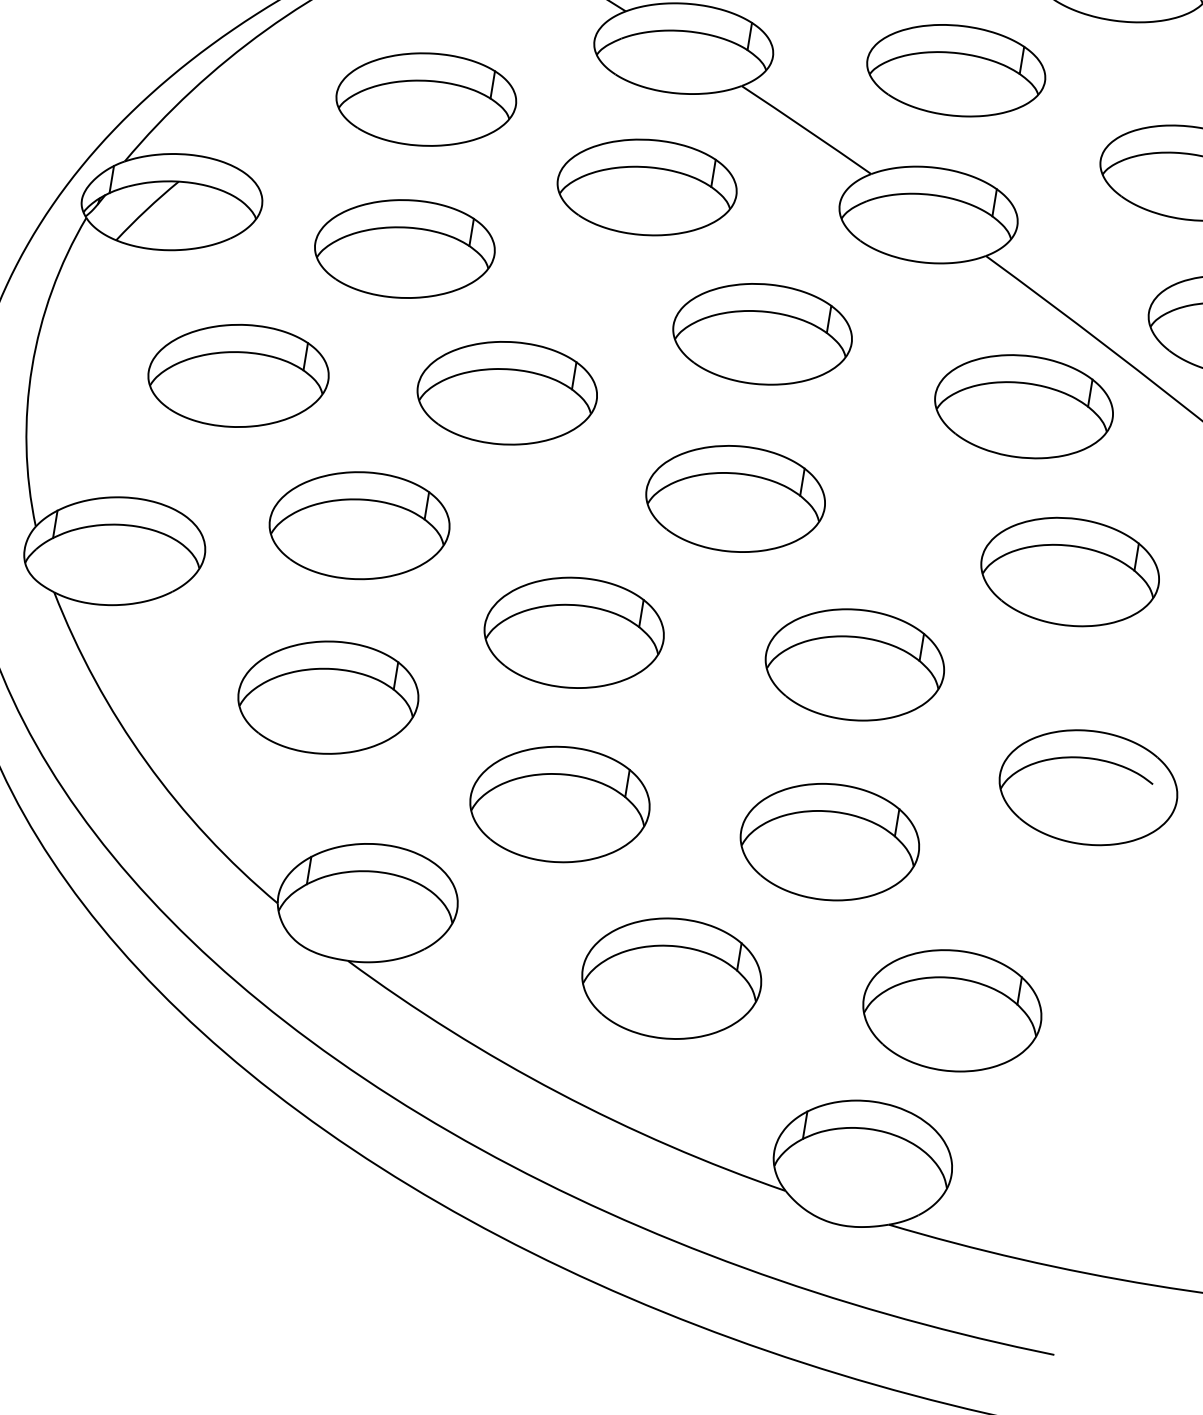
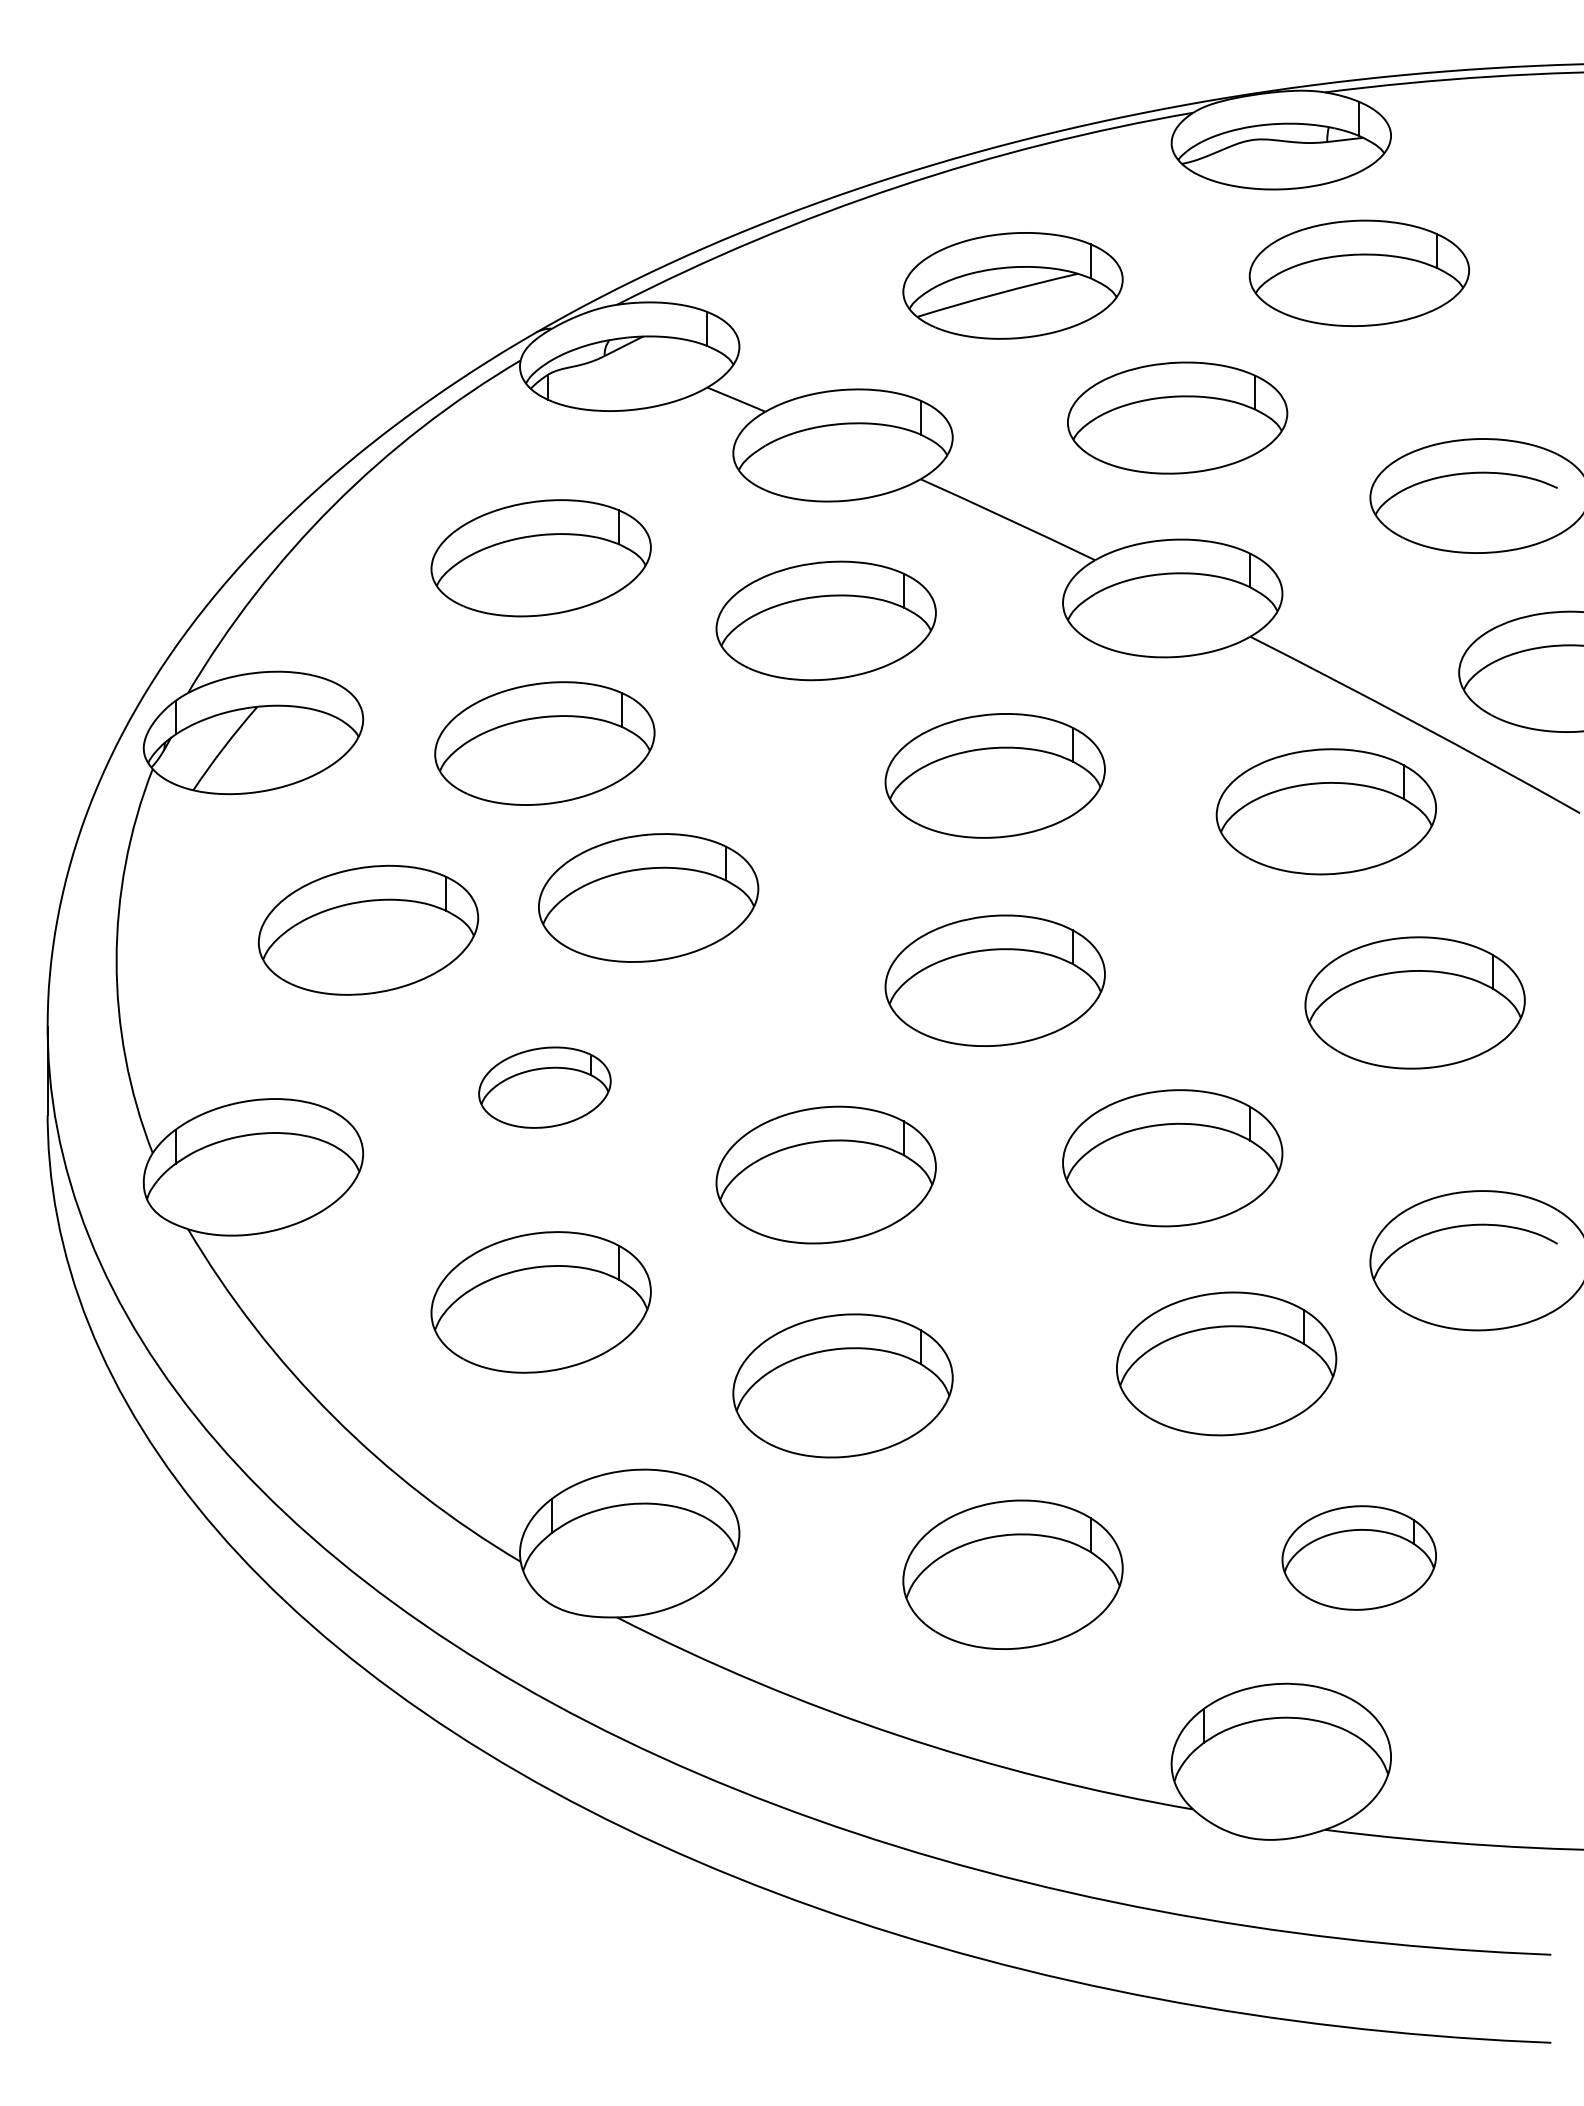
part: (507, 392) -> (648, 897), moved
part: (359, 525) -> (544, 1087), size x0.6
part: (829, 841) -> (1226, 1363), moved
part: (951, 1010) -> (1358, 1557), size x0.7

